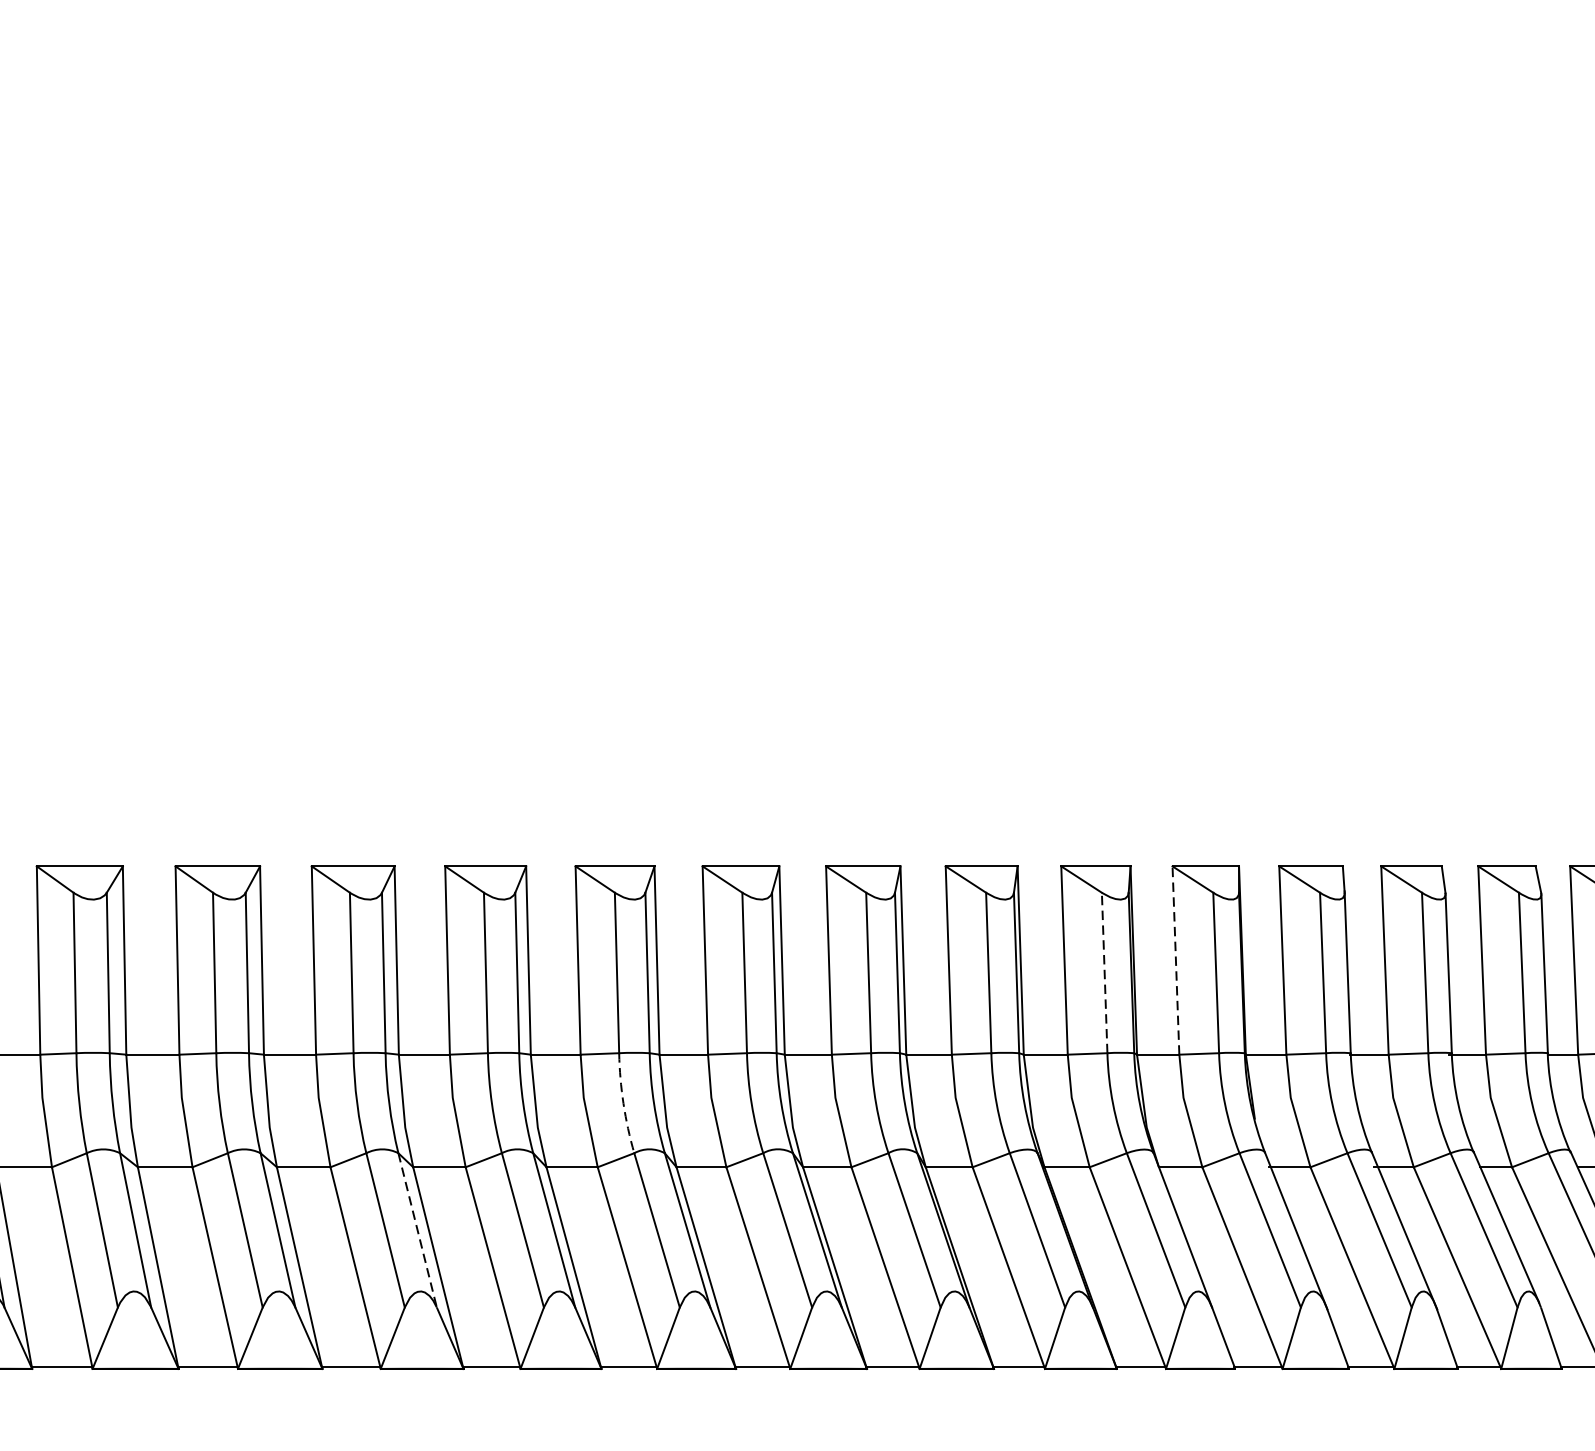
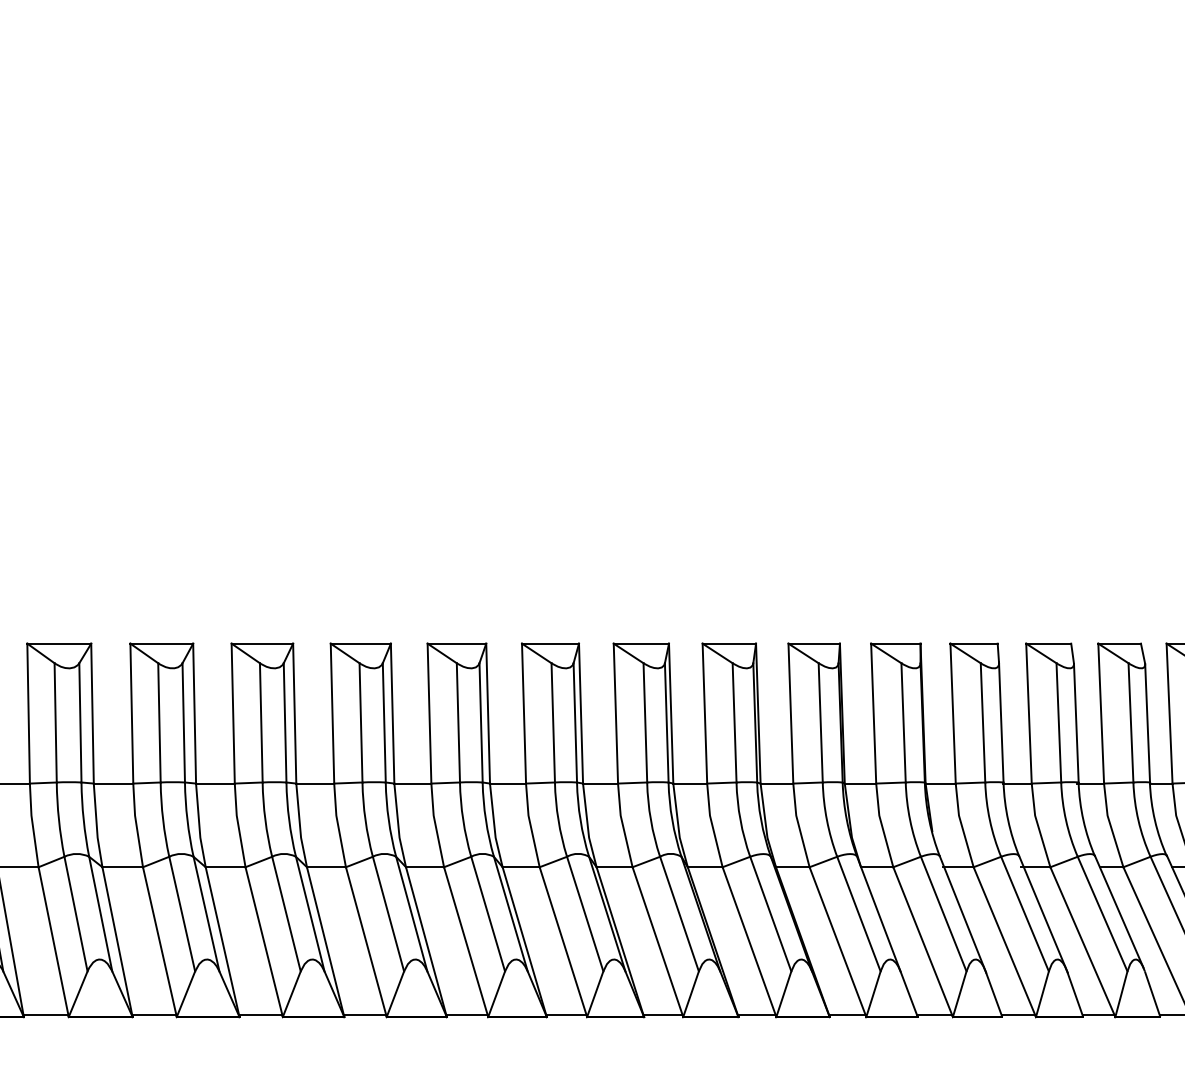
line: (1175, 960) -> (873, 713), dashed -> solid
line: (1104, 972) -> (820, 722), dashed -> solid
arc: (623, 1104) -> (463, 820), dashed -> solid
line: (417, 1230) -> (310, 914), dashed -> solid

